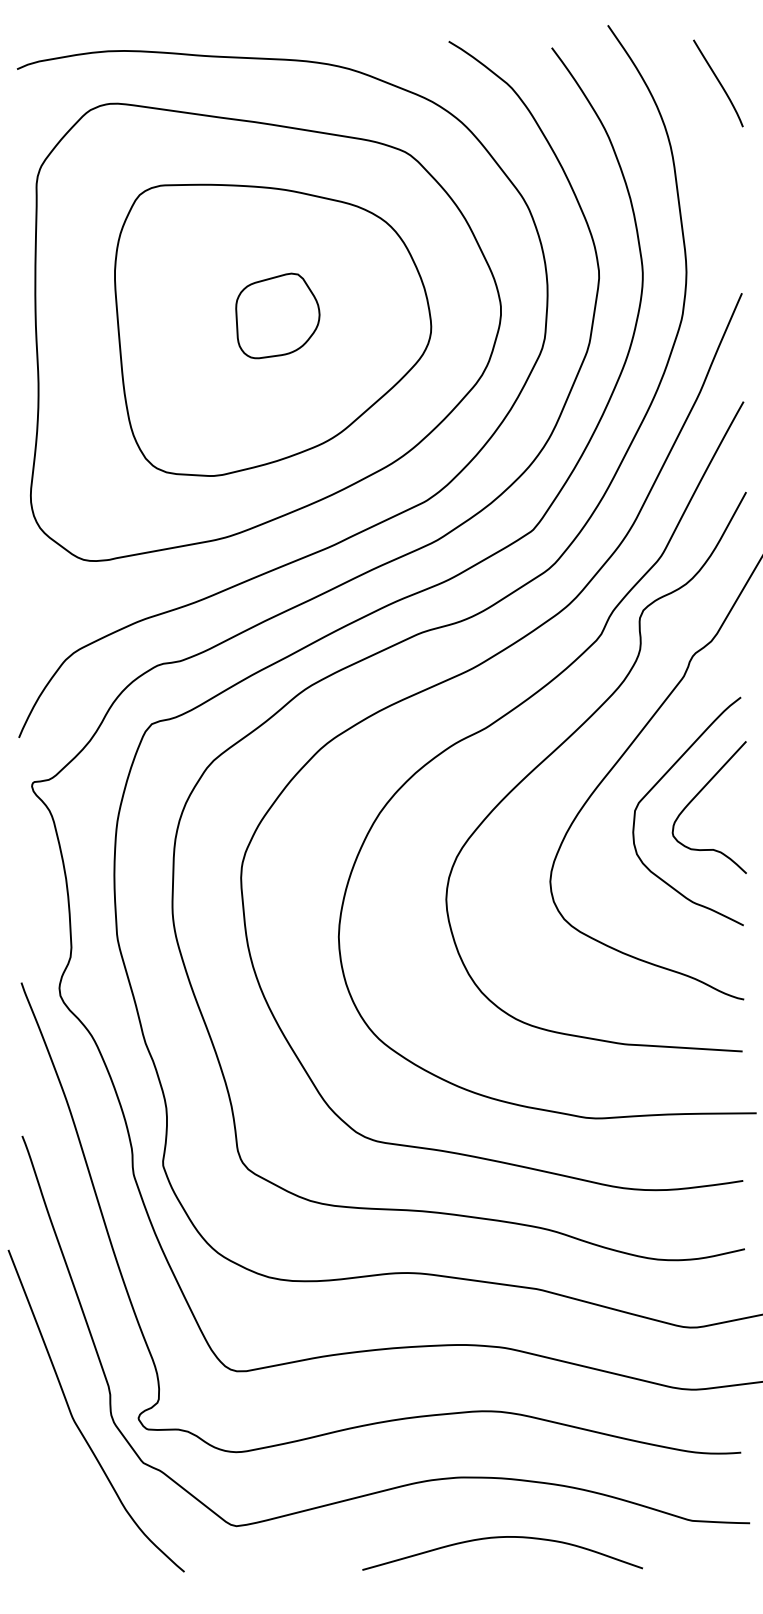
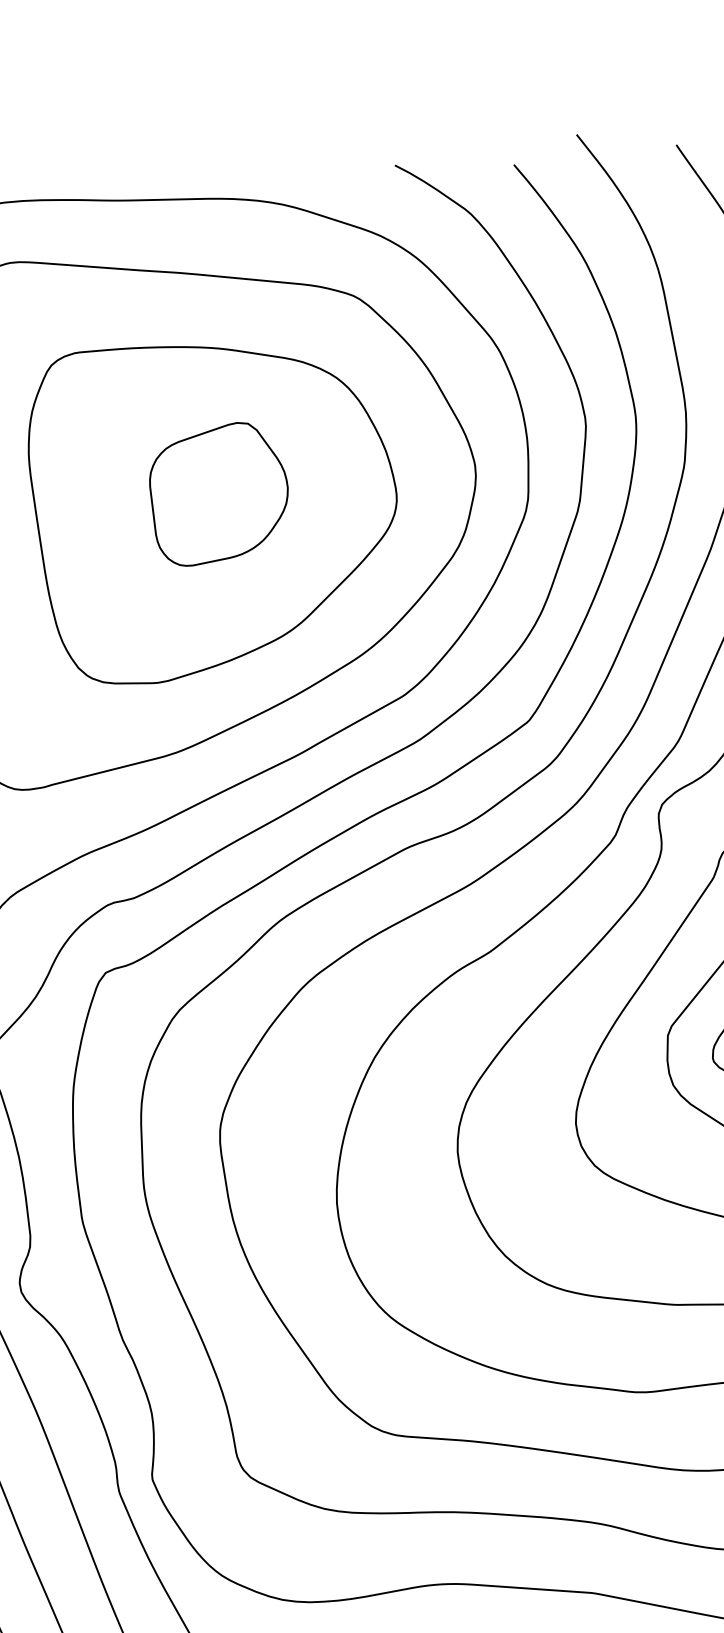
part: (277, 315) -> (218, 493), size x1.43

